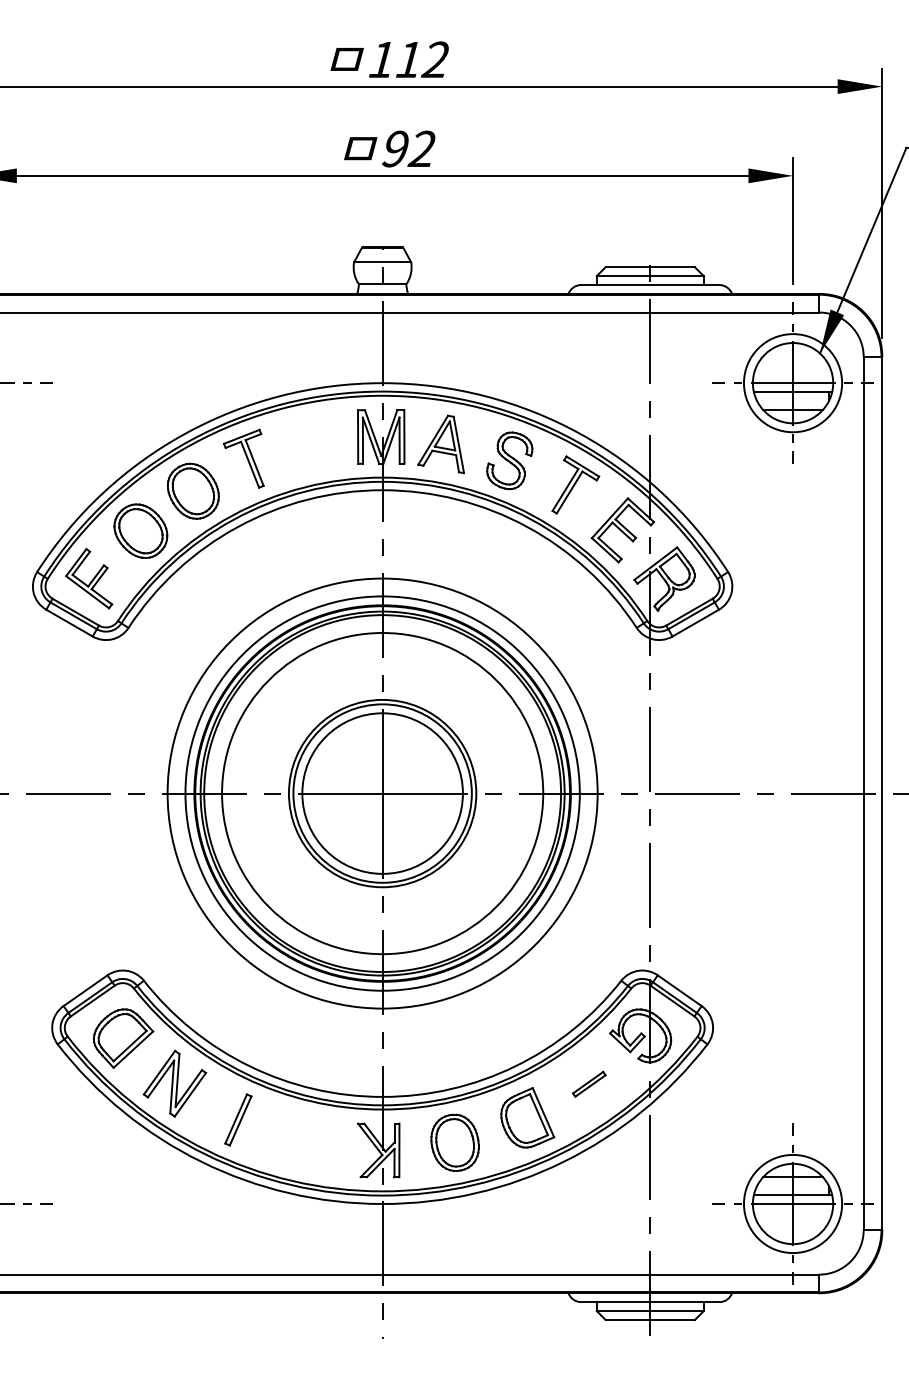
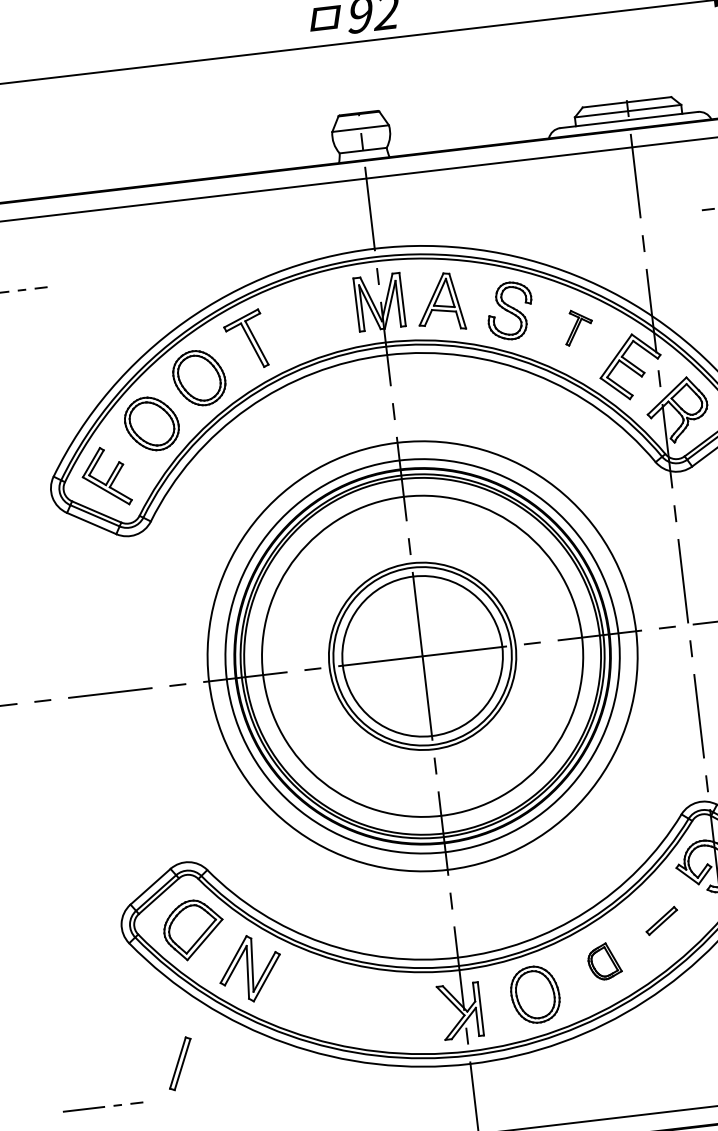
part: (575, 484) -> (578, 326), size x0.6
part: (527, 1117) -> (604, 961), size x0.6
part: (238, 1119) -> (180, 1063), moved

